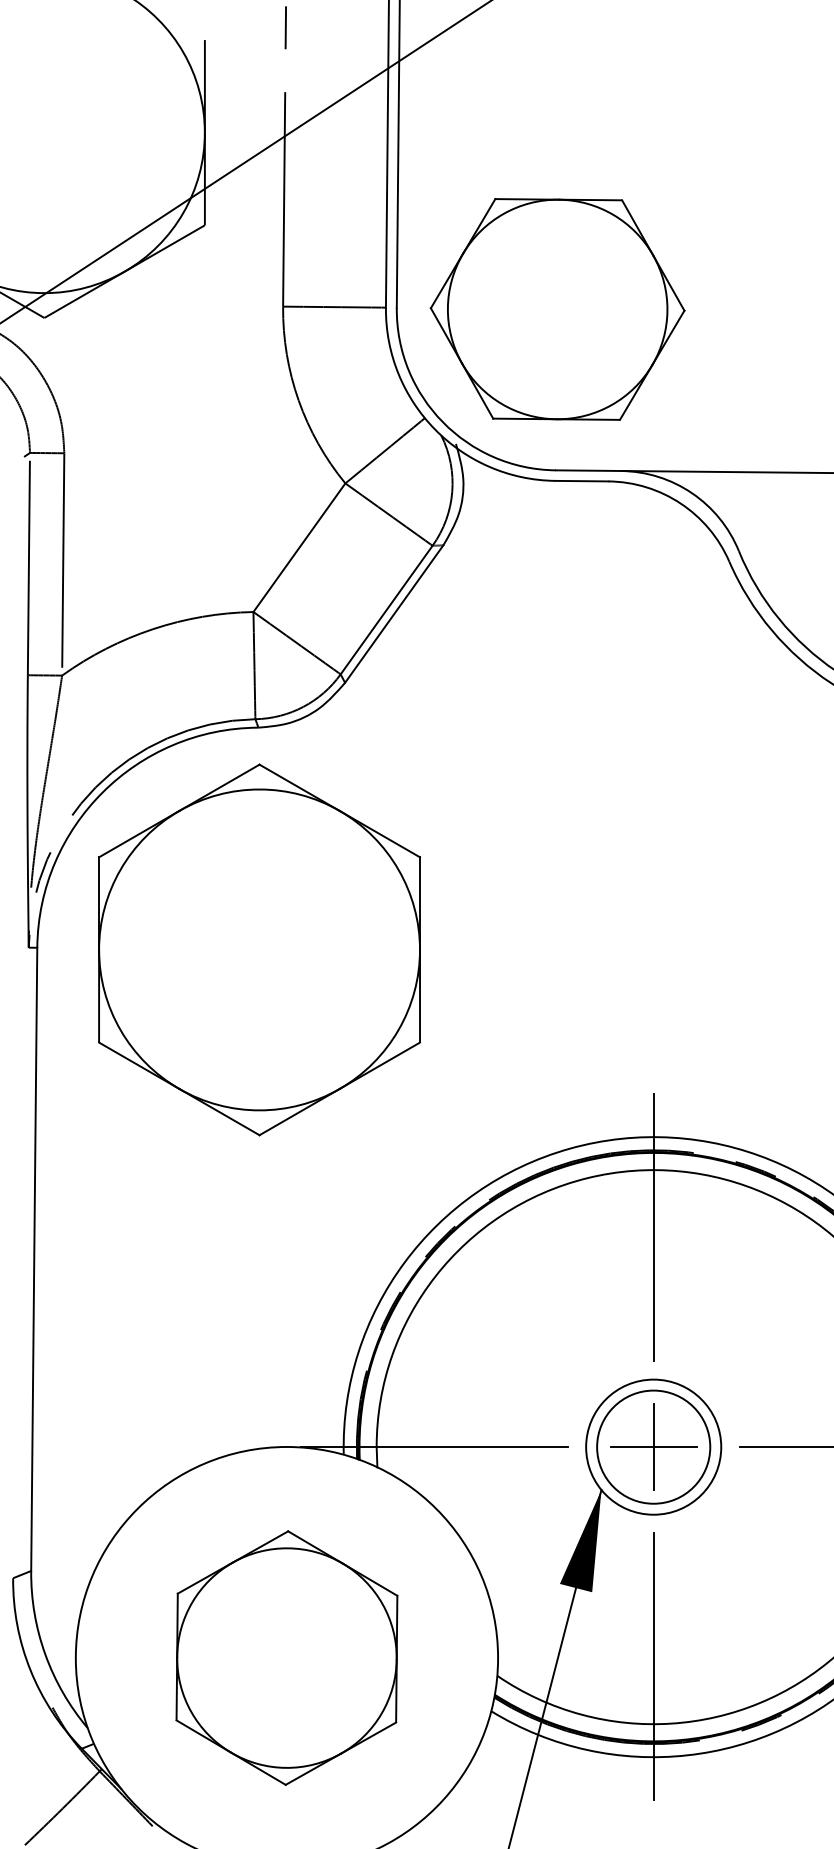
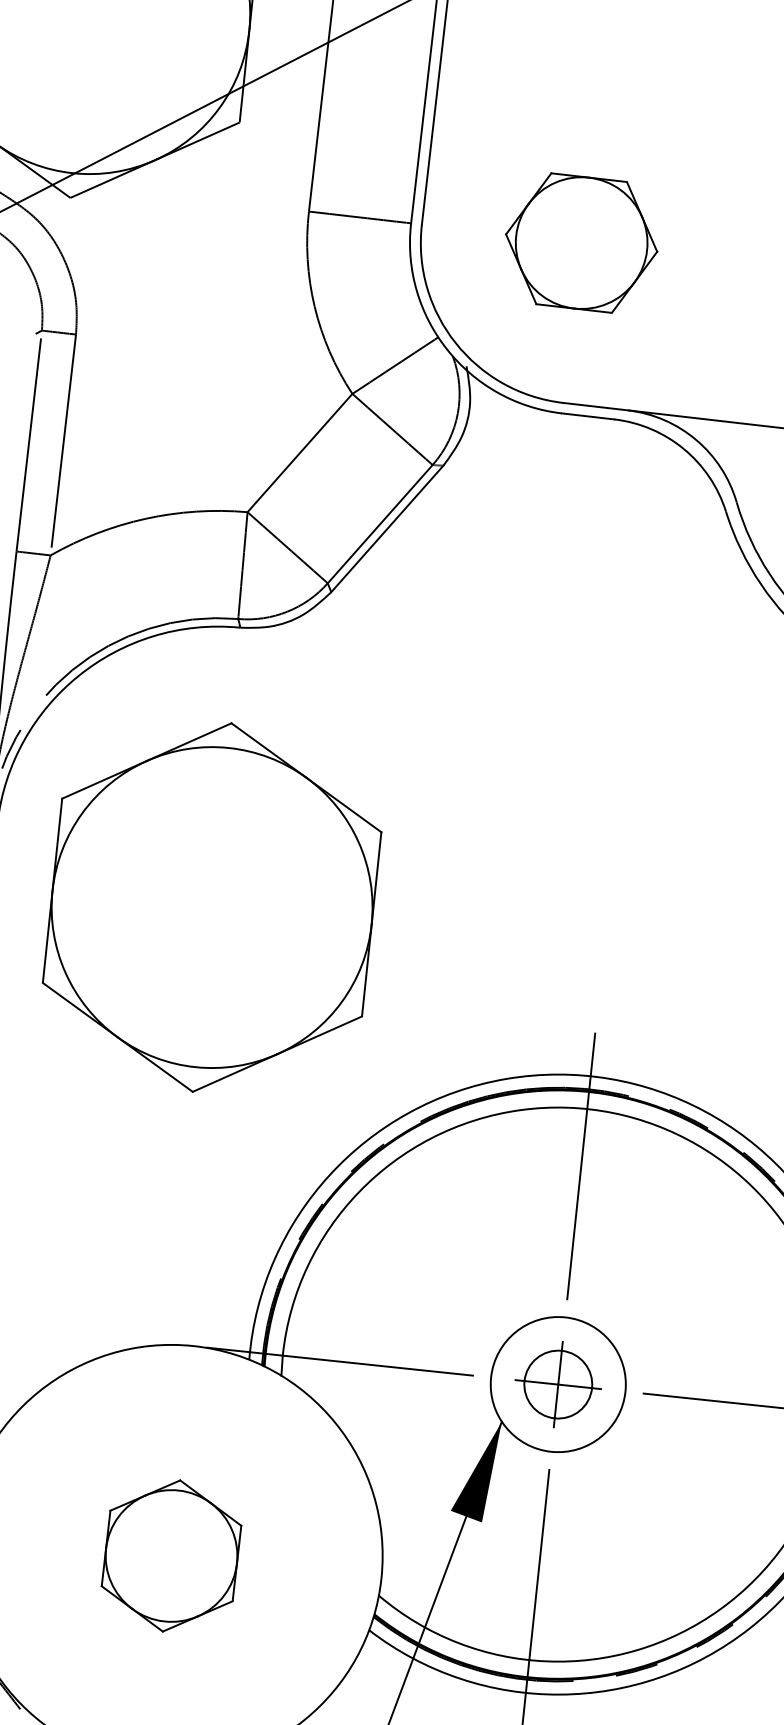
part: (557, 309) -> (581, 243), size x0.6
part: (259, 949) -> (212, 907), moved
circle: (653, 1446) -> (558, 1383), size x0.6
part: (286, 1657) -> (171, 1555), size x0.6

